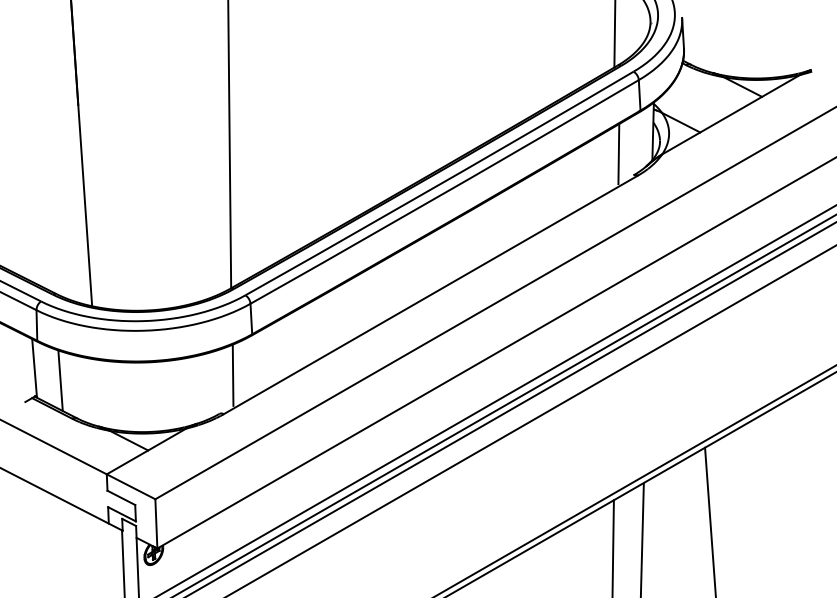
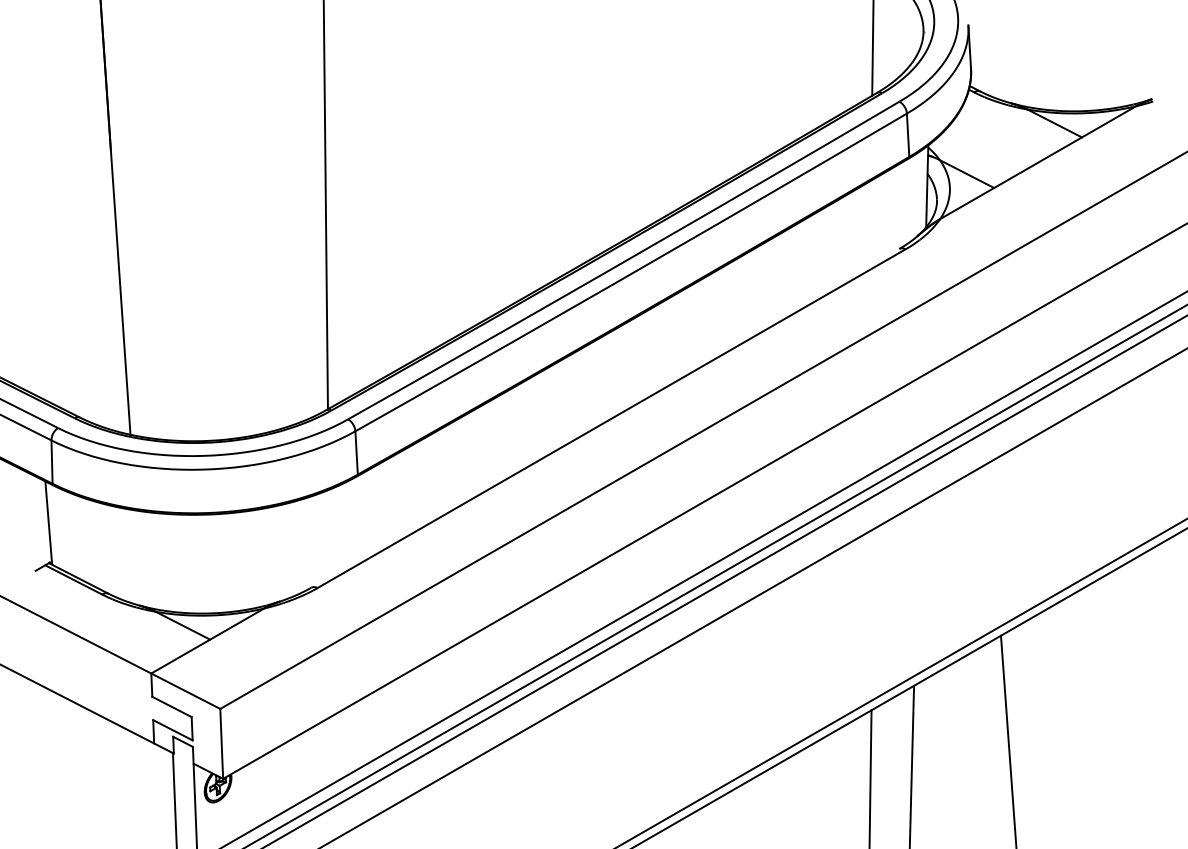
line: (618, 153) -> (878, 218), removed
line: (232, 375) -> (330, 532), removed
line: (60, 380) -> (85, 540), removed

